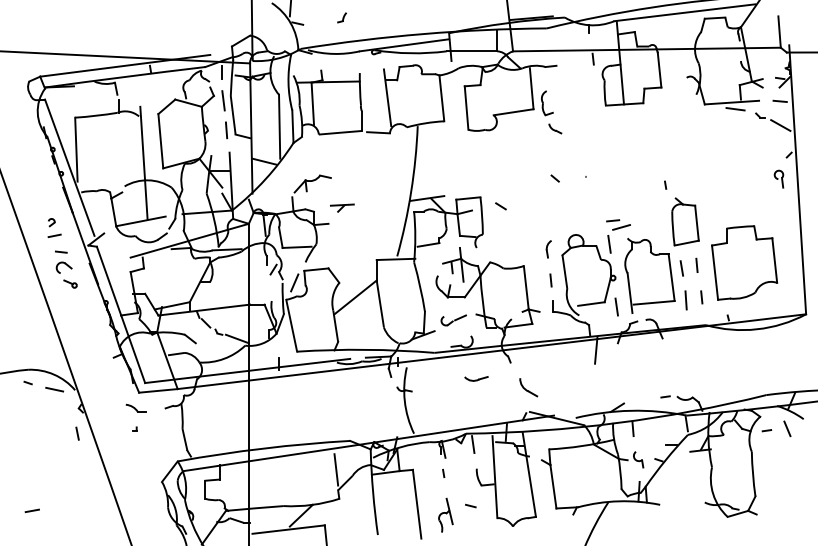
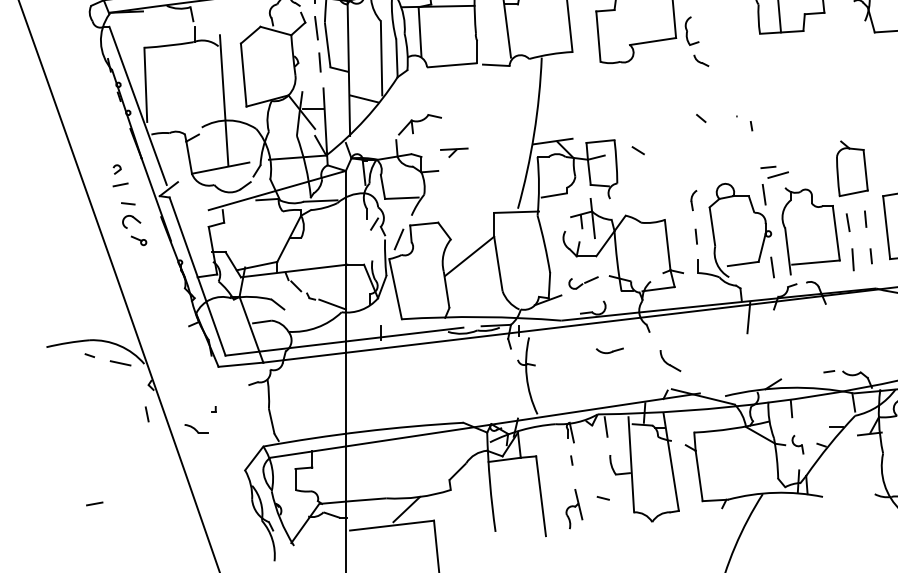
line: (665, 184) -> (751, 125), moved
part: (135, 407) -> (195, 428), moved
line: (336, 469) -> (447, 455), removed

